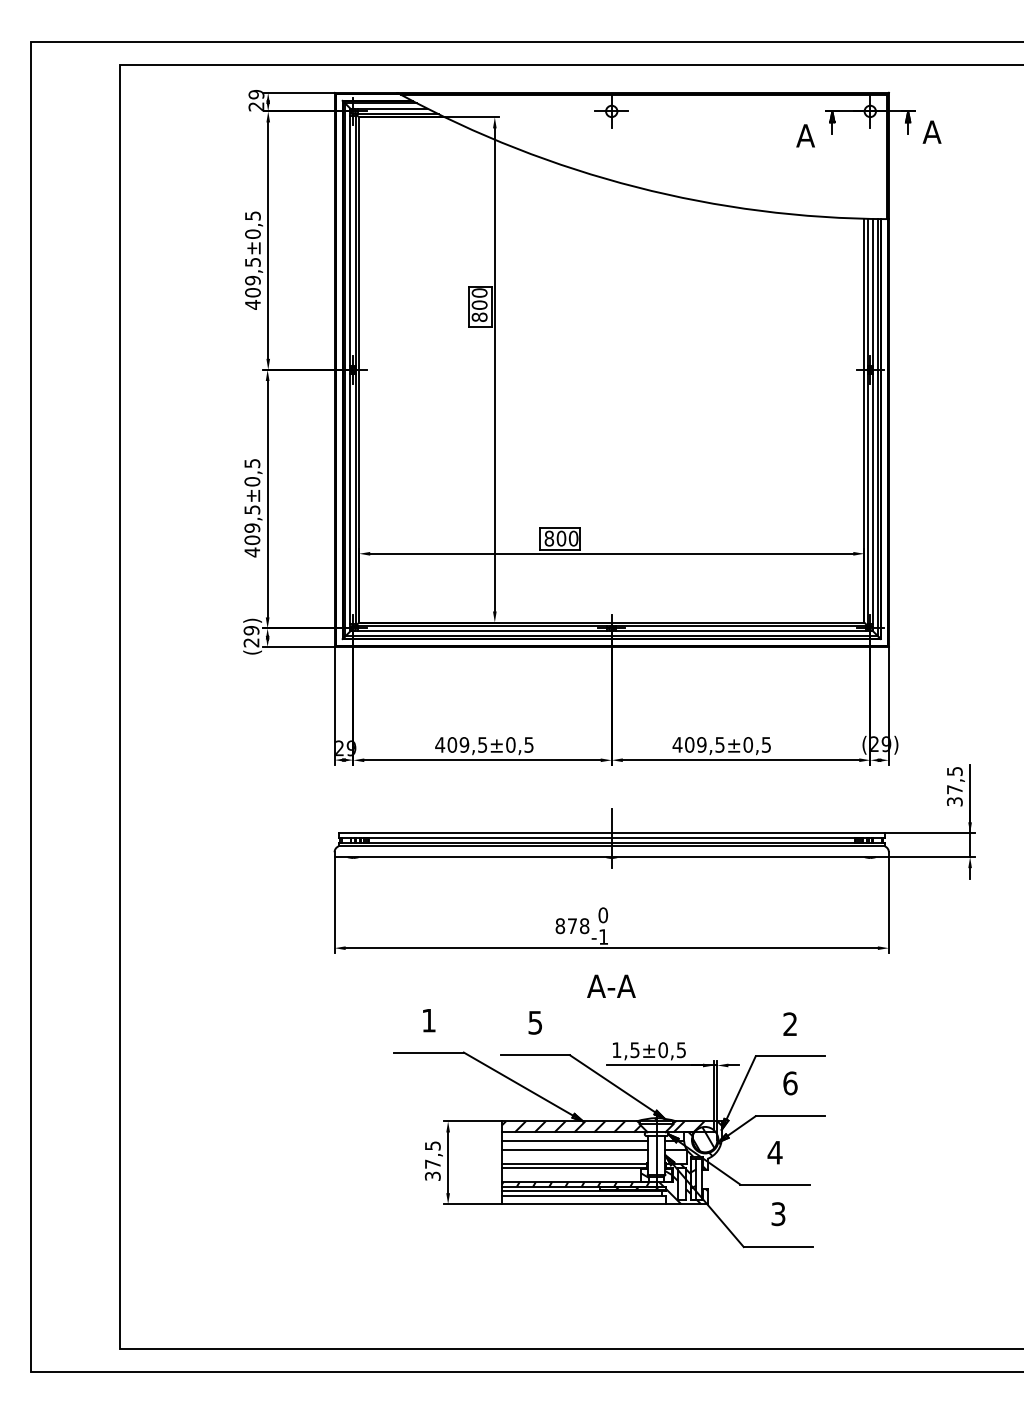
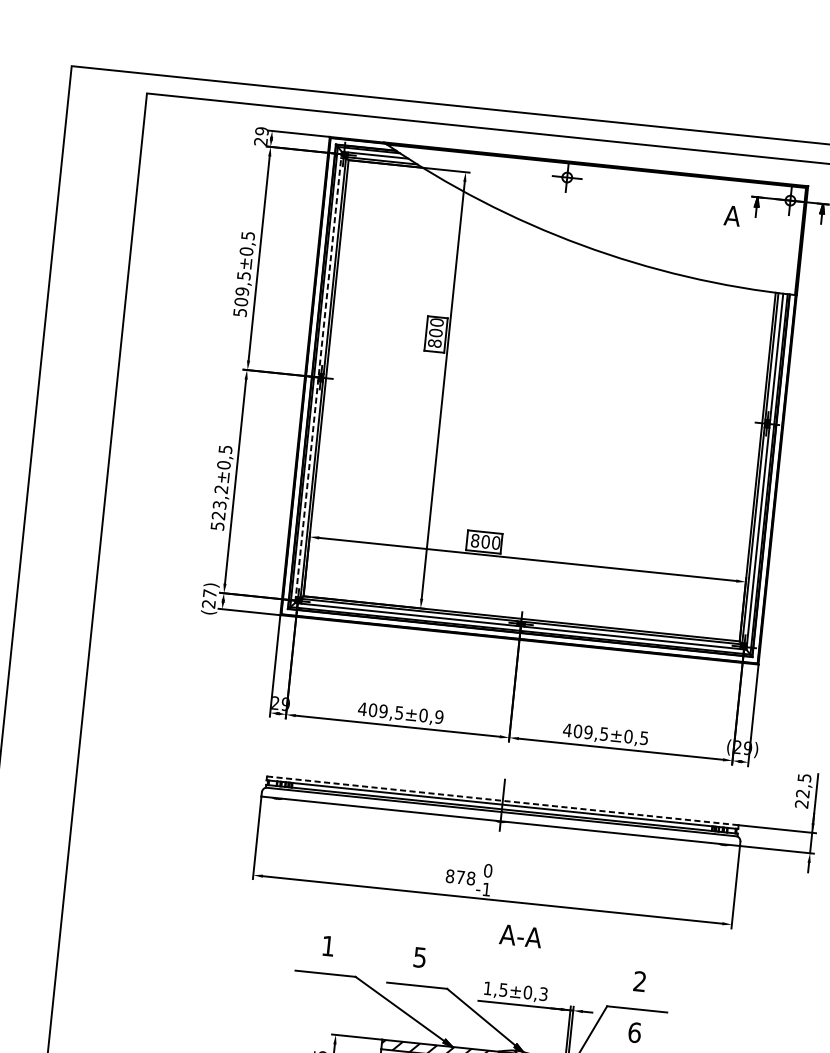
text: (252, 304) -> (239, 312), 409,5 -> 509,5
line: (350, 369) -> (318, 377), solid -> dashed
text: (252, 531) -> (219, 508), 409,5 -> 523,2
text: (251, 630) -> (209, 593), (29) -> (27)
text: (528, 744) -> (438, 716), ±0,5 -> ±0,9
text: (954, 795) -> (802, 798), 37,5 -> 22,5
line: (612, 833) -> (503, 801), solid -> dashed
text: (611, 985) -> (520, 935), moved
text: (681, 1049) -> (543, 993), ±0,5 -> ±0,3

